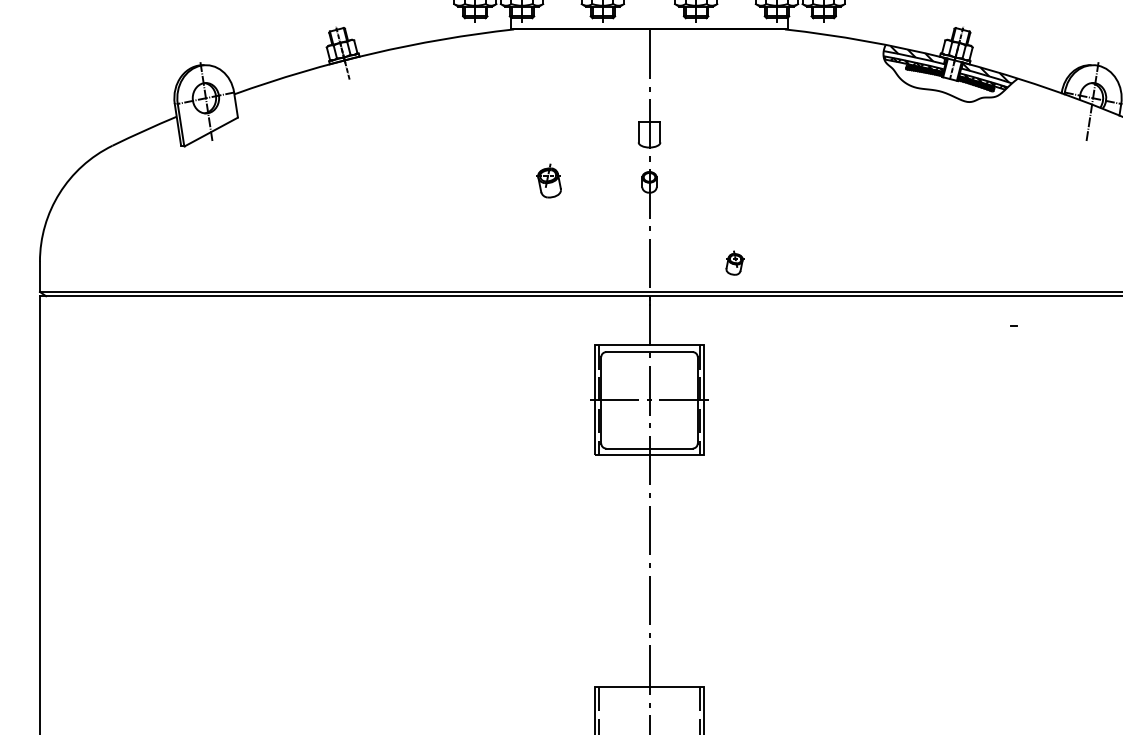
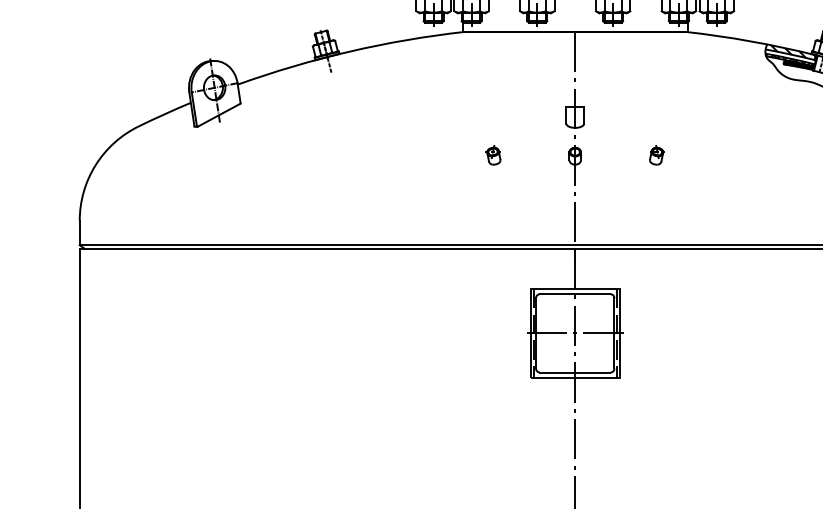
part: (548, 180) -> (493, 154), size x0.71
part: (734, 262) -> (656, 154), moved

